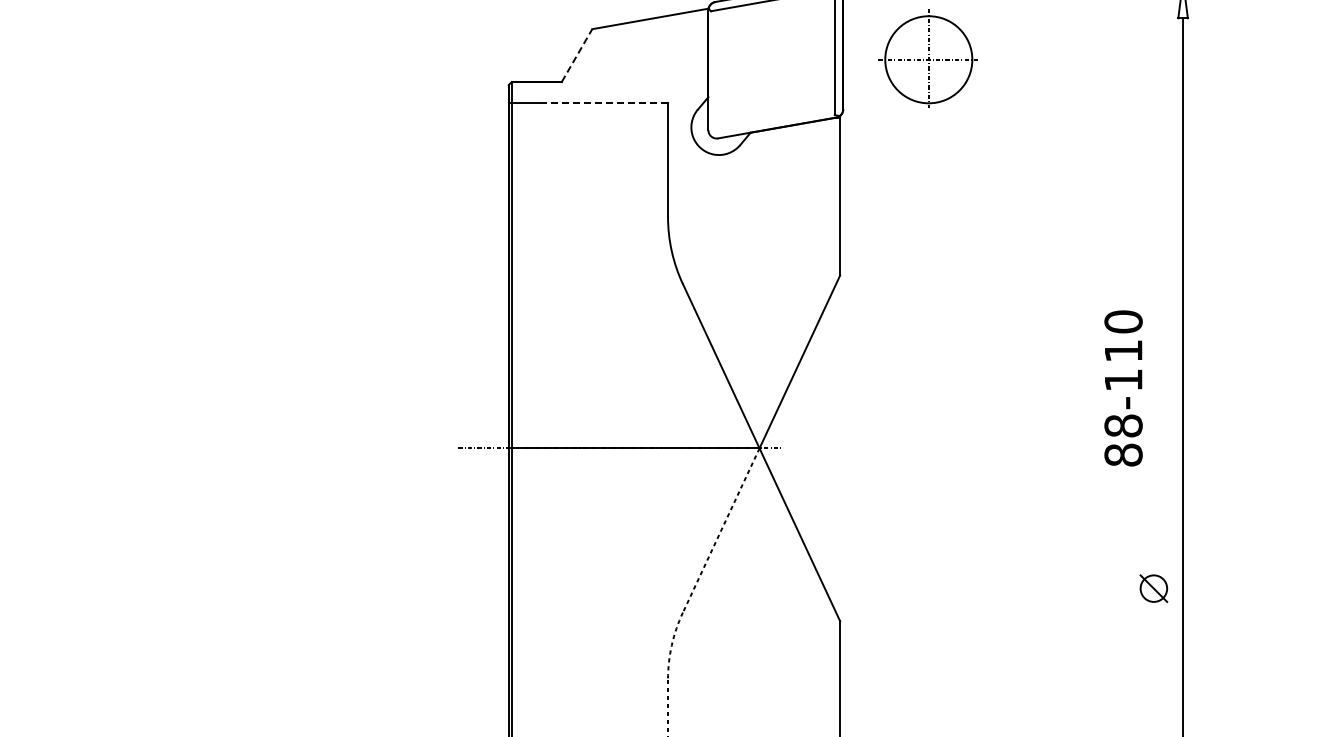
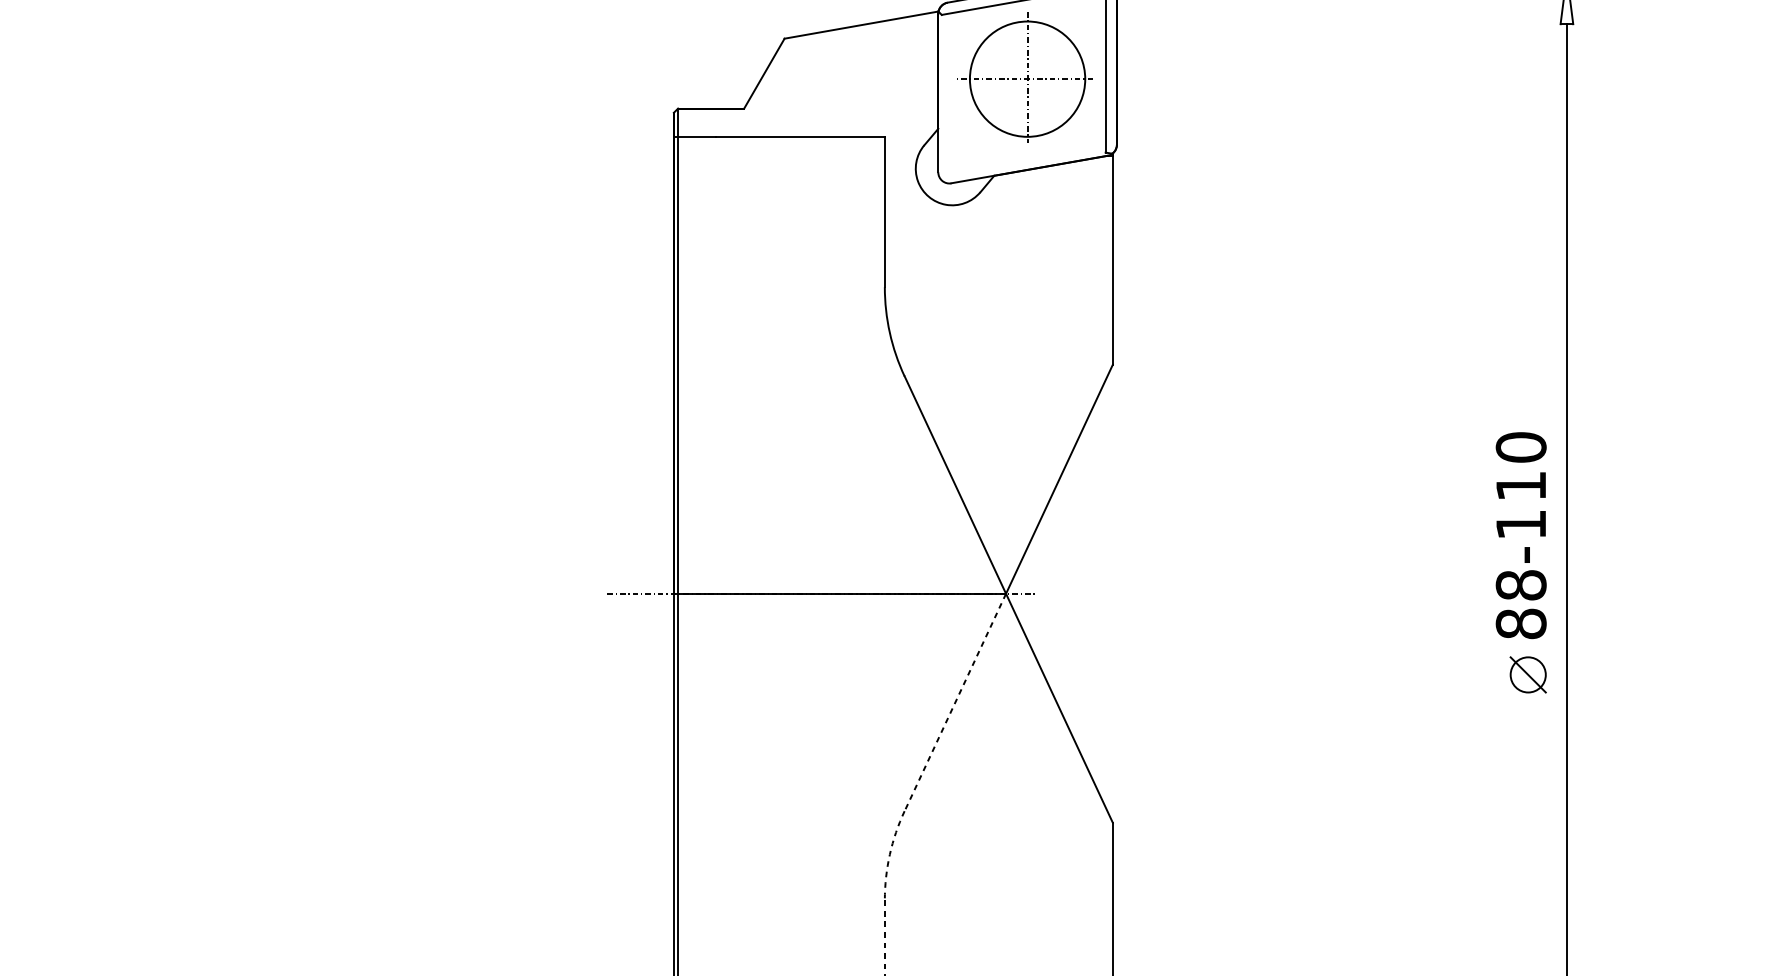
line: (577, 55) -> (764, 73), dashed -> solid
part: (927, 58) -> (1025, 77), moved
line: (604, 103) -> (800, 137), dashed -> solid
text: (1123, 388) -> (1521, 535), moved
part: (1153, 588) -> (1527, 674), moved

